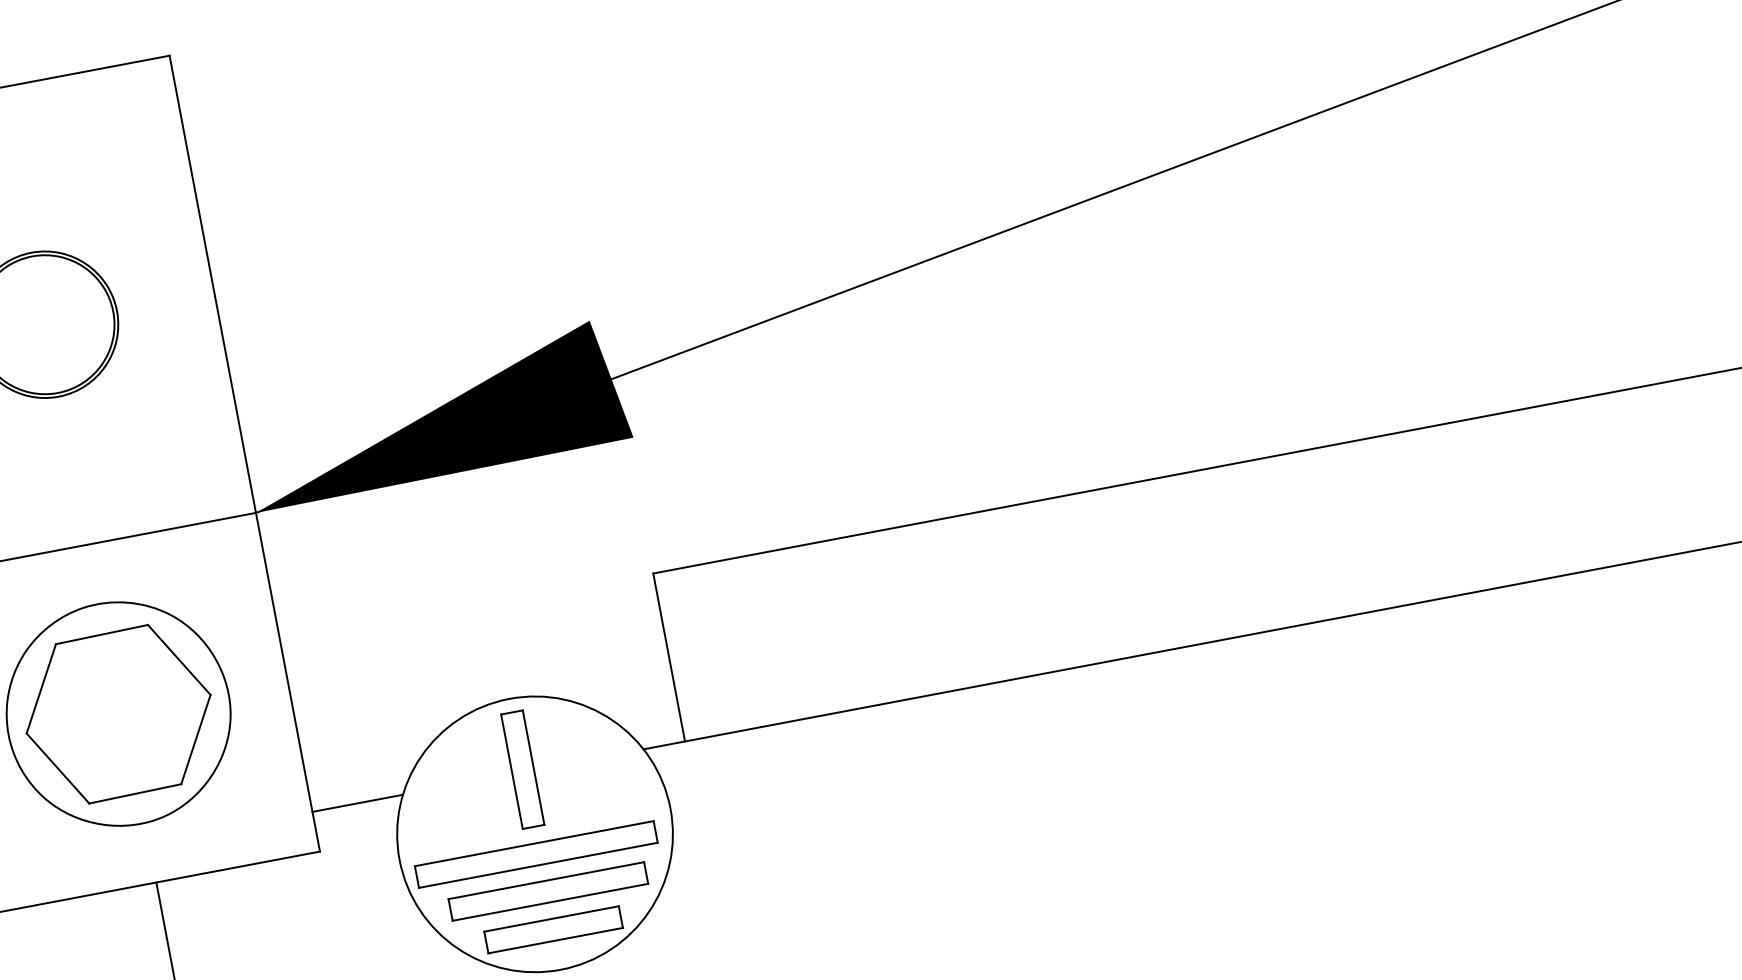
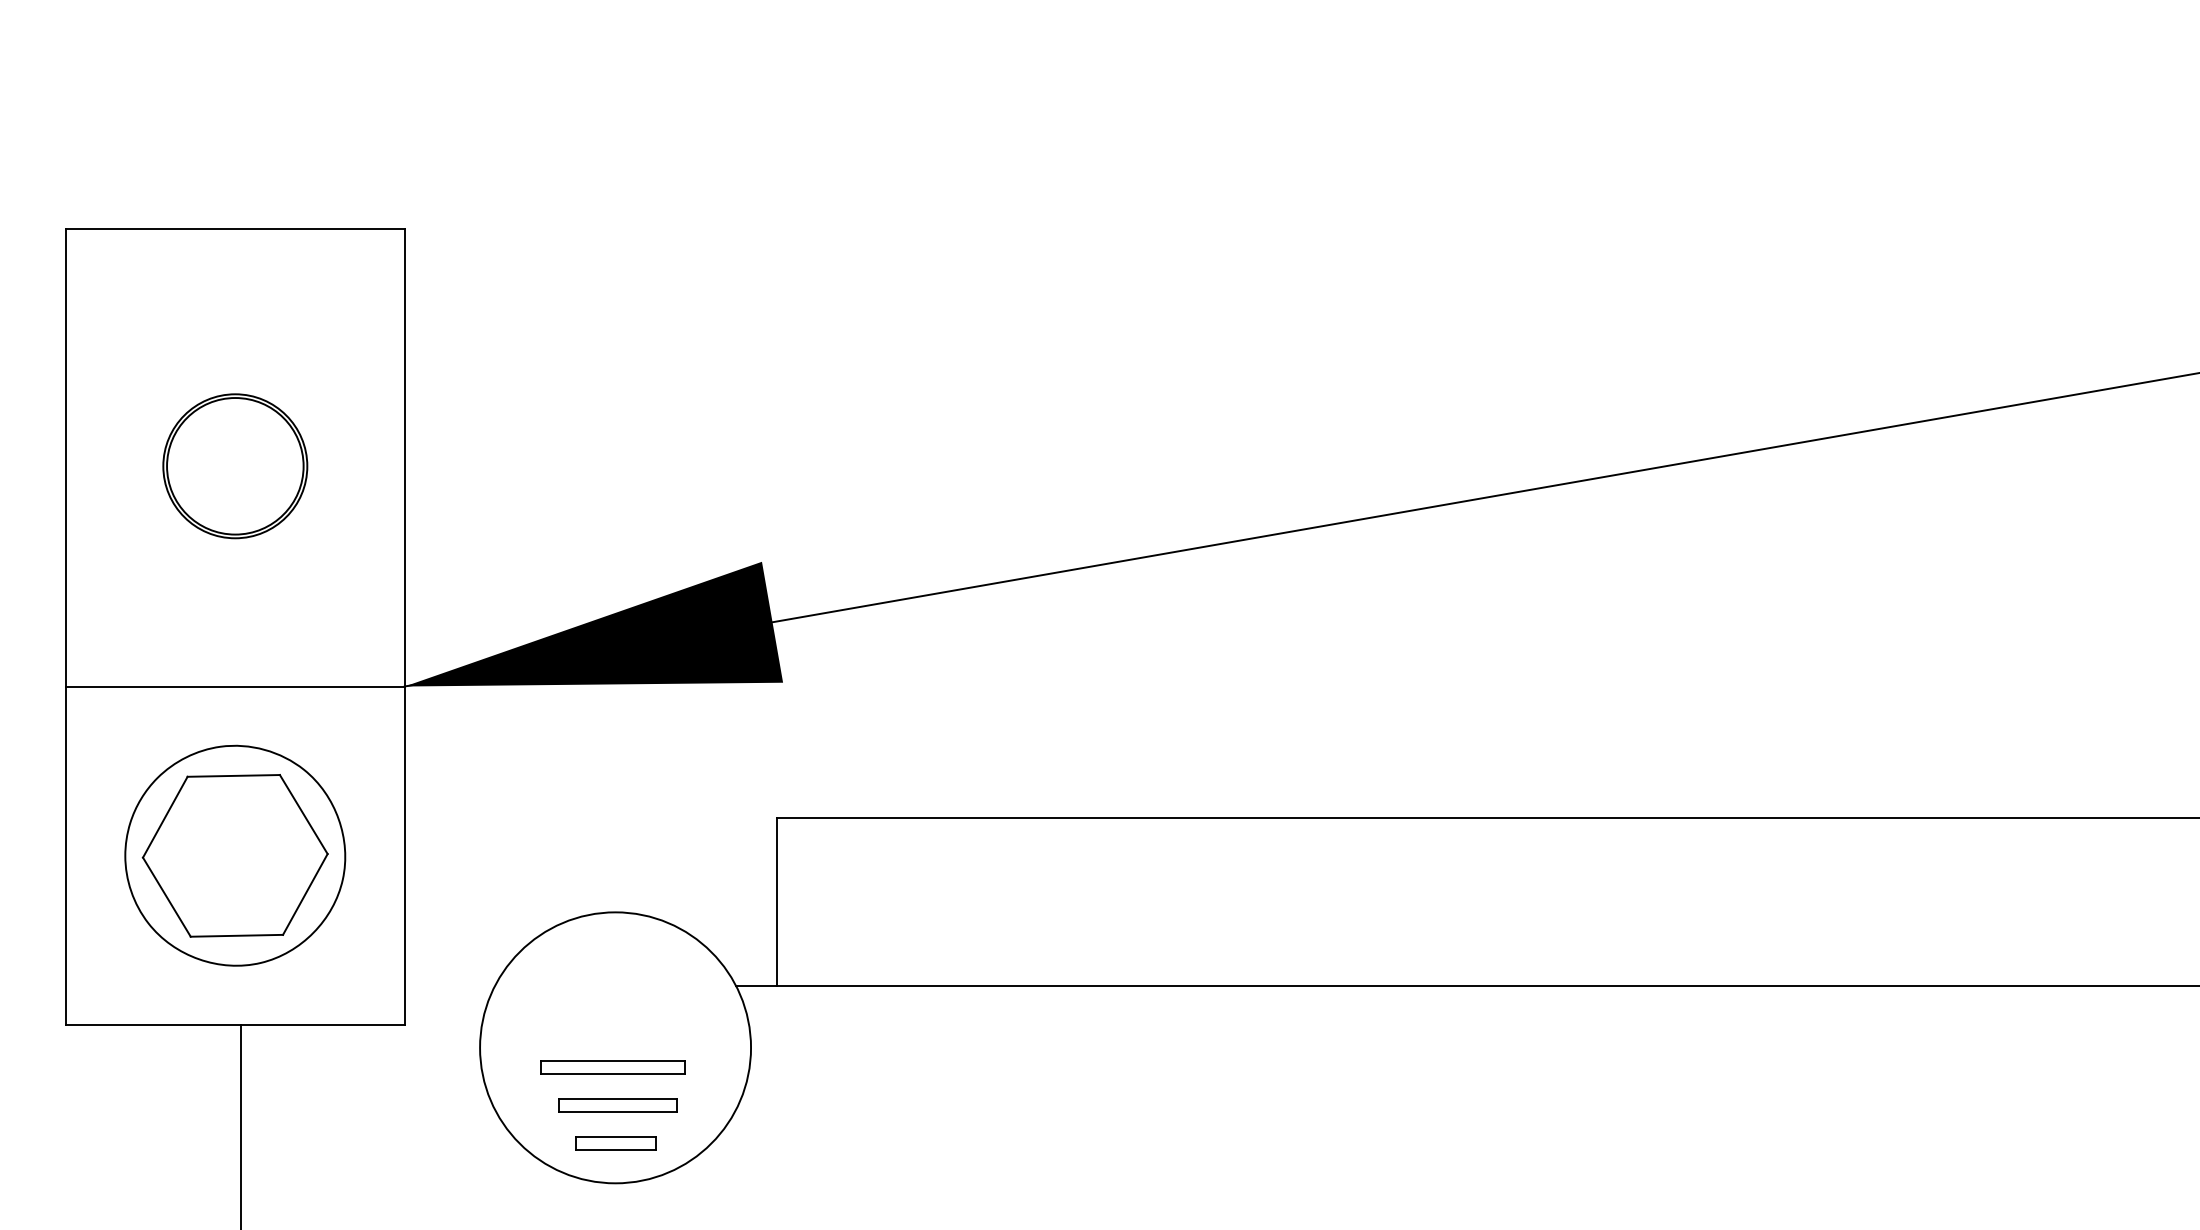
part: (522, 769) -> (615, 982), removed
line: (357, 803) -> (449, 985), removed
part: (535, 854) -> (612, 1067), size x0.6
part: (547, 891) -> (617, 1105), size x0.6
part: (553, 930) -> (615, 1143), size x0.6

